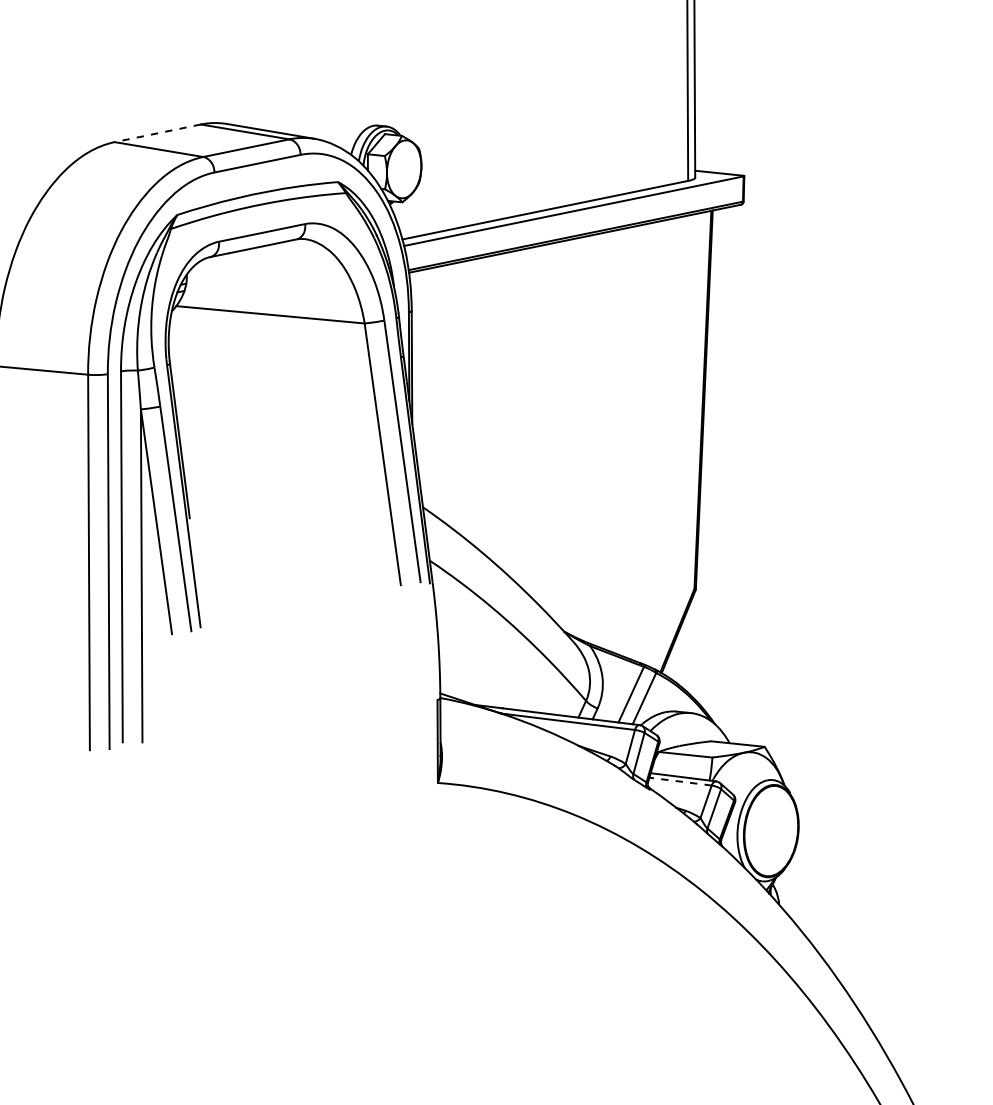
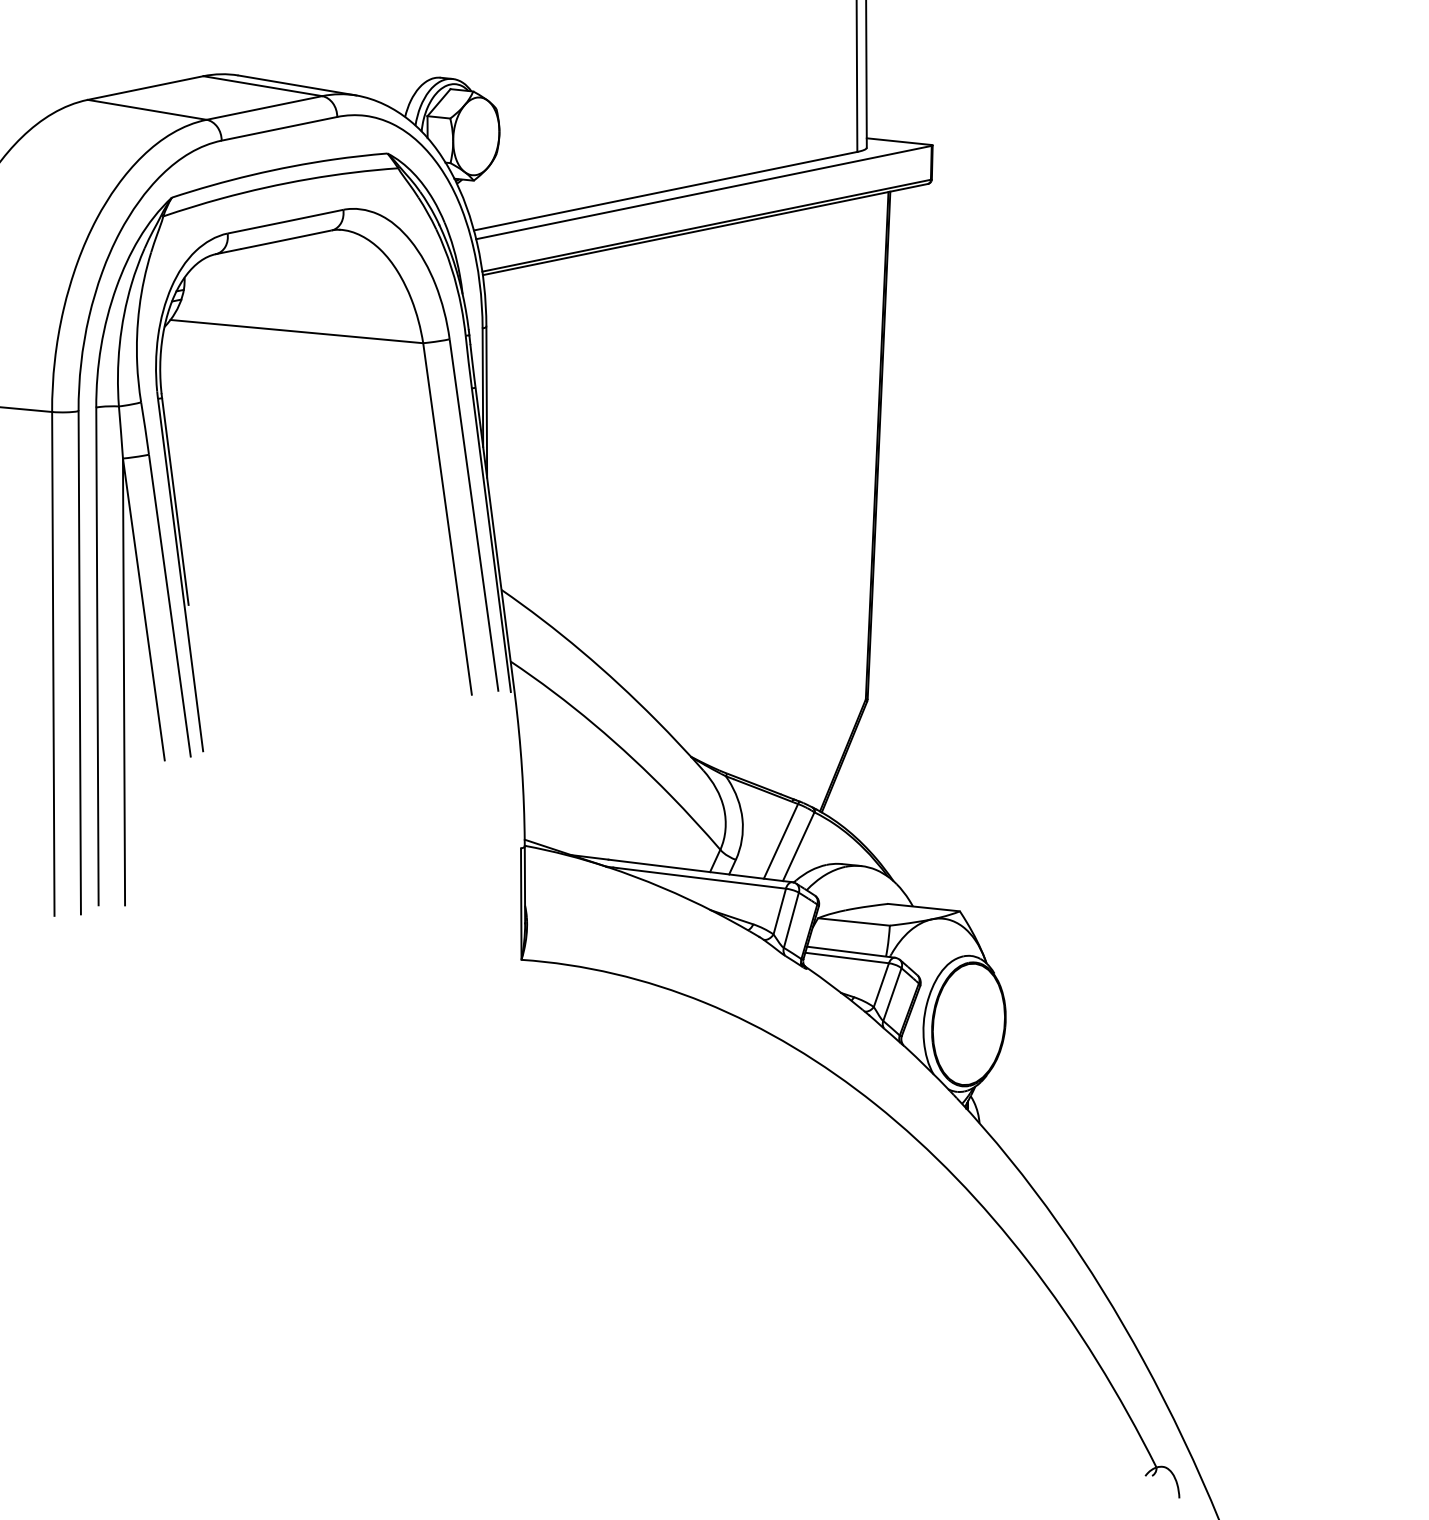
line: (157, 133) -> (145, 88), dashed -> solid
line: (680, 781) -> (846, 957), dashed -> solid

